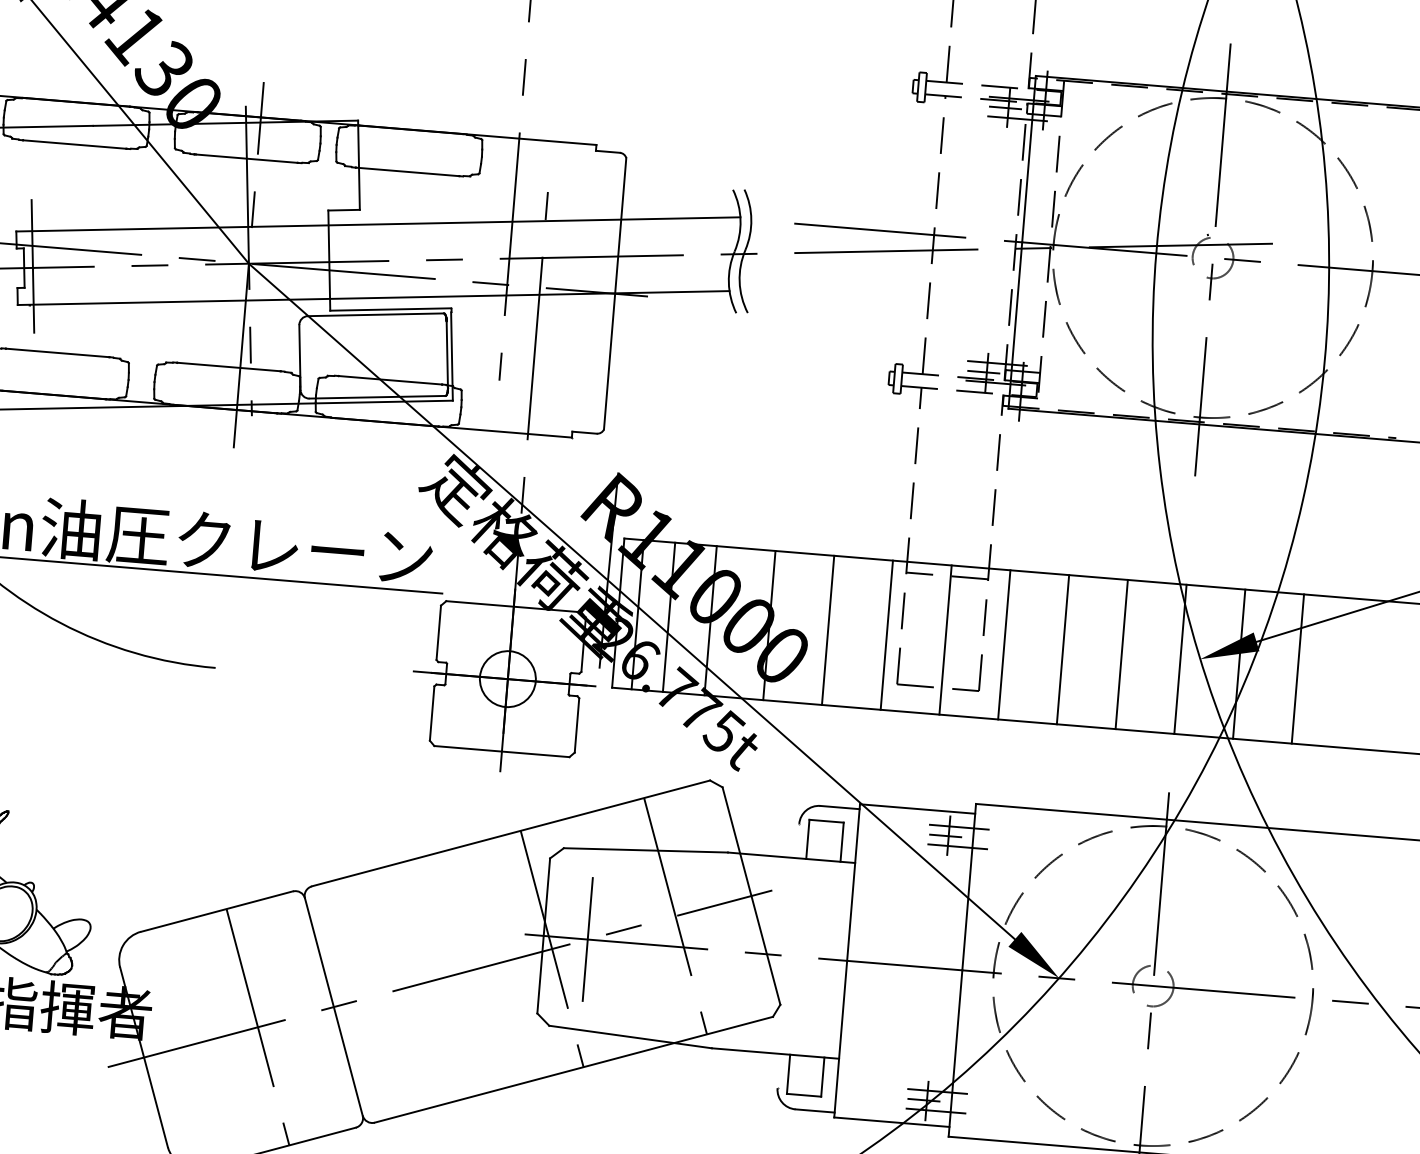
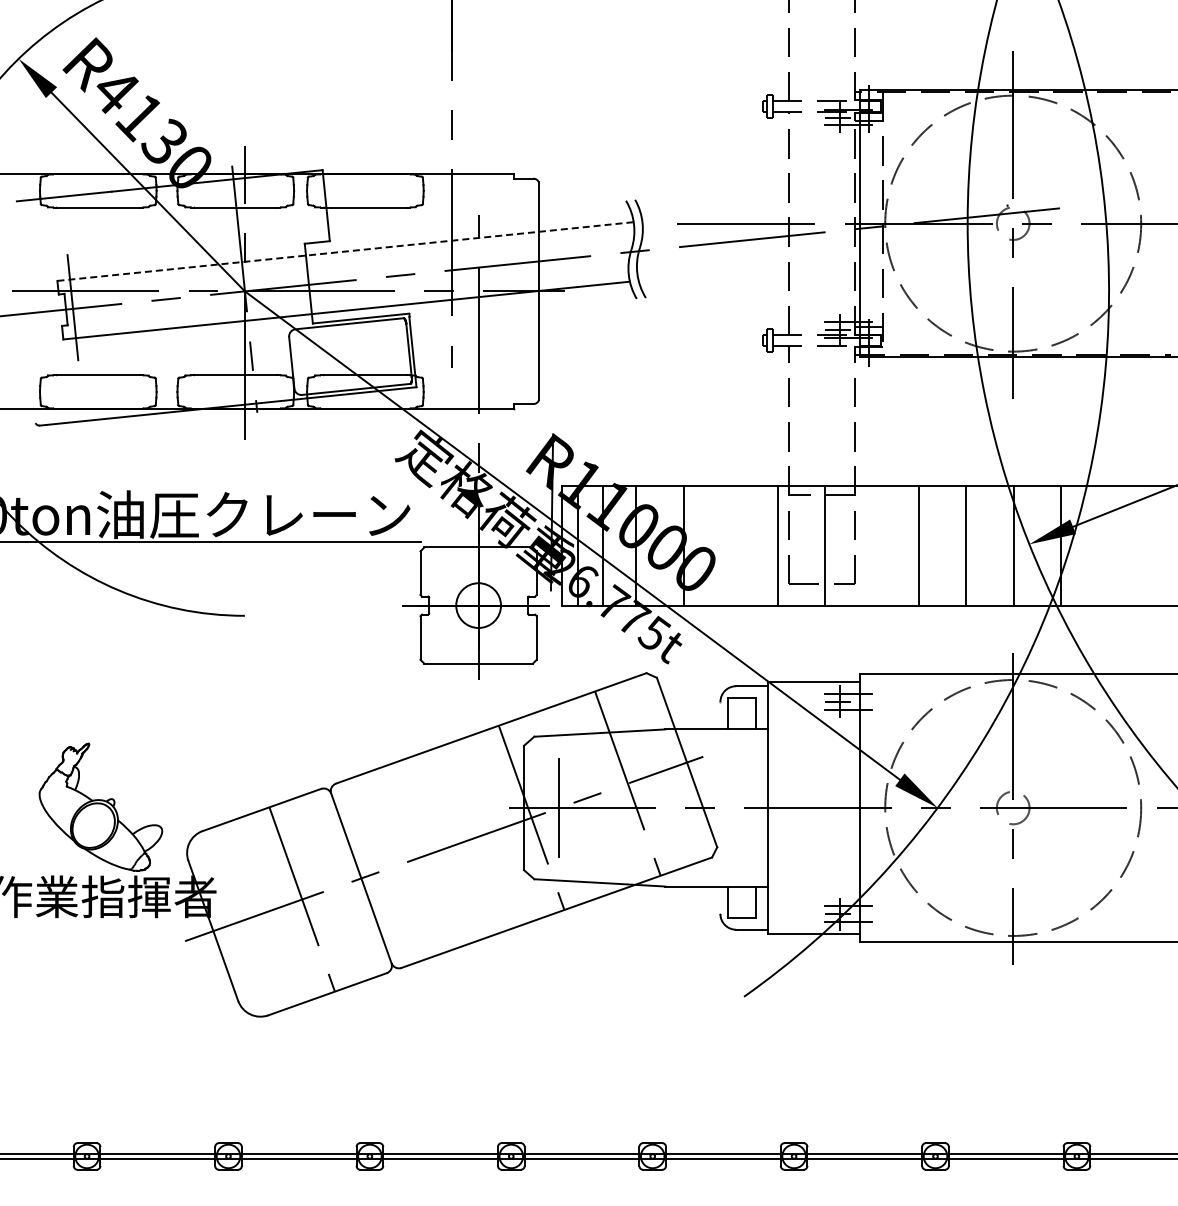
line: (378, 224) -> (345, 251), solid -> dashed
line: (827, 630) -> (730, 545), removed
line: (1004, 644) -> (872, 545), removed
line: (1297, 668) -> (1107, 545), removed

